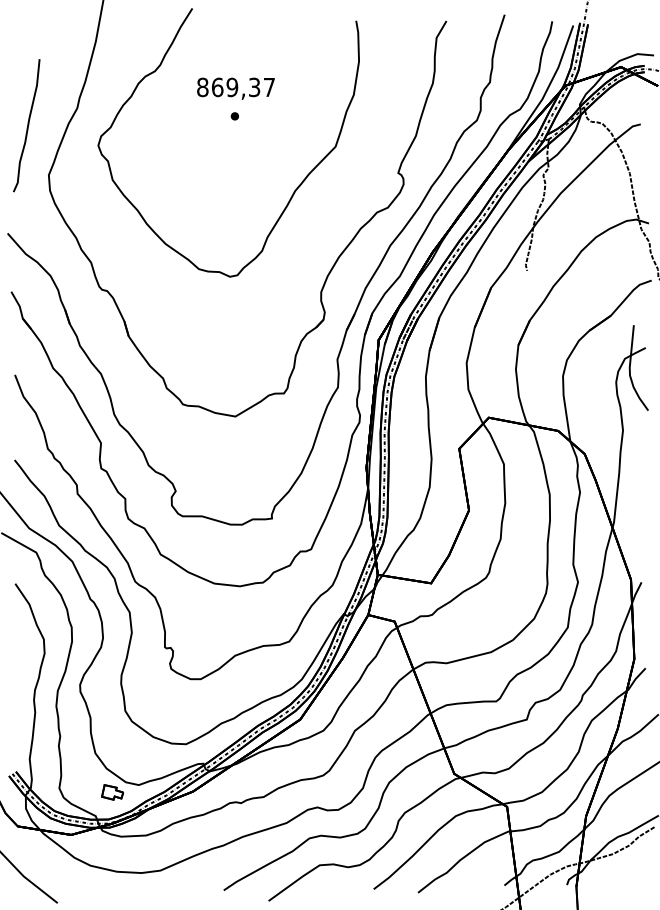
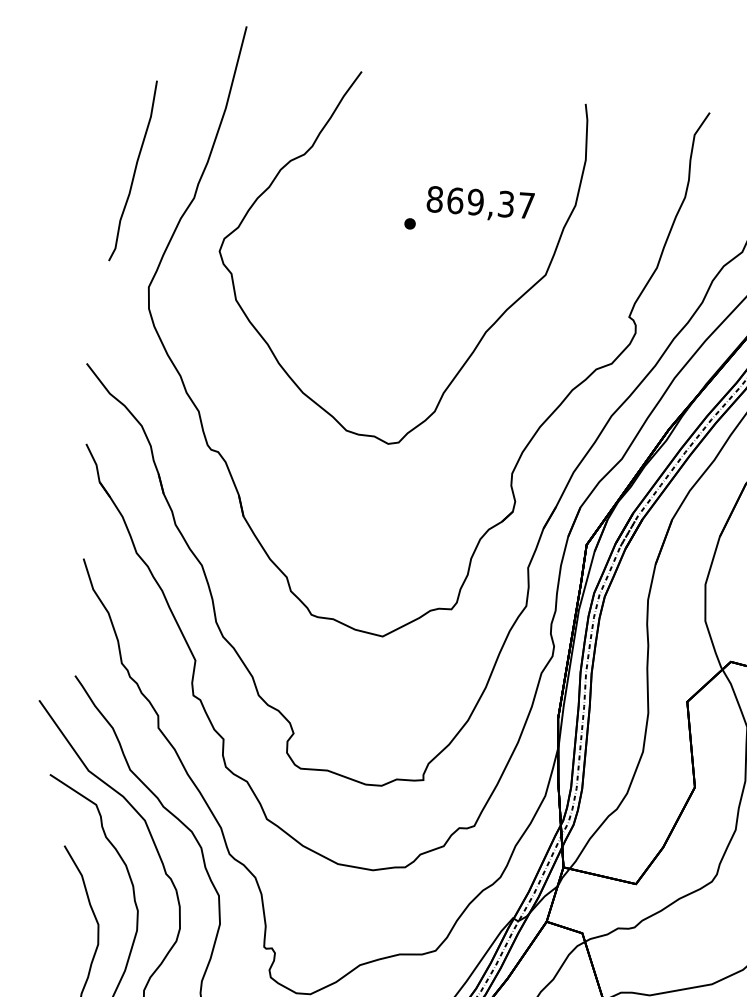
text: (235, 88) -> (479, 203), moved
curve: (27, 125) -> (134, 170), moved

